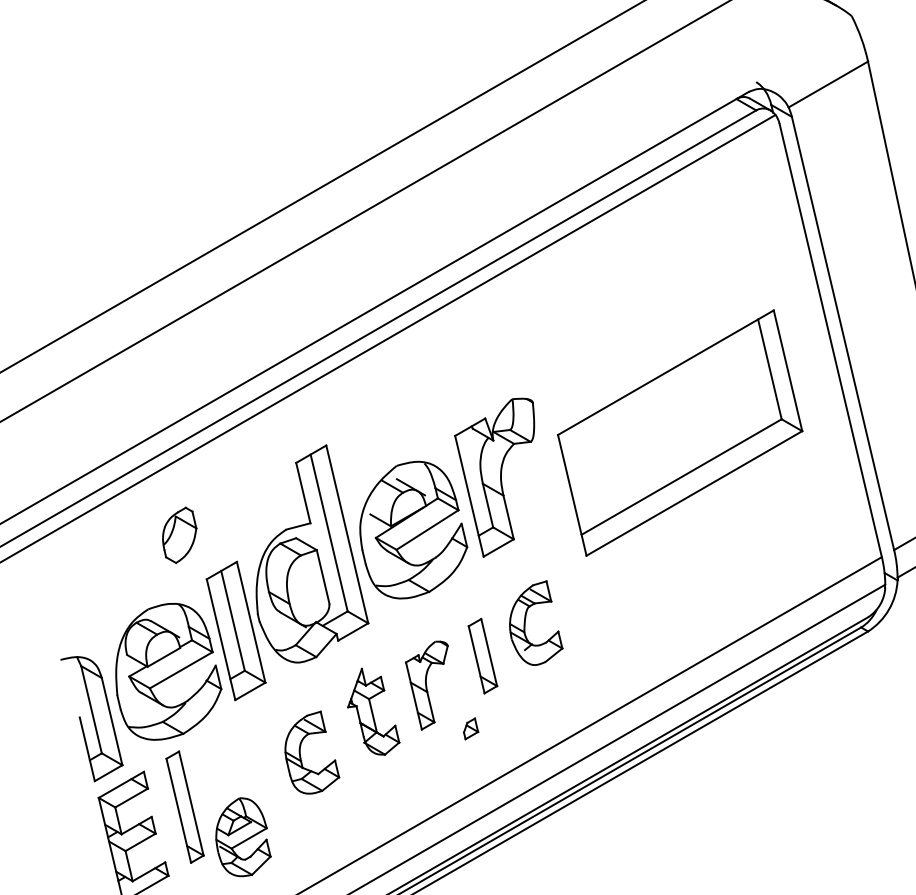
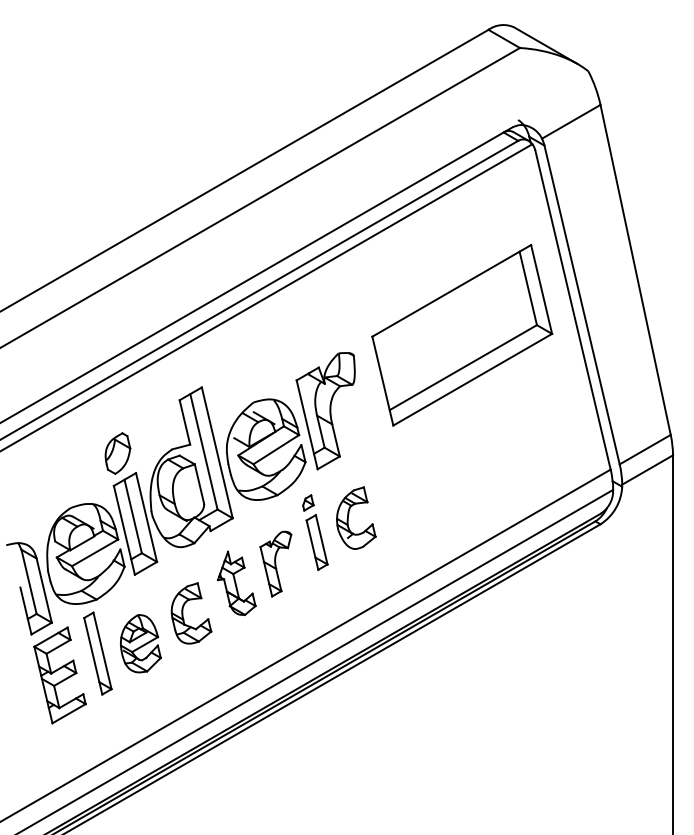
part: (680, 433) -> (462, 335), moved
part: (179, 535) -> (117, 453), moved
part: (471, 728) -> (308, 502), moved
part: (242, 836) -> (140, 643), moved

